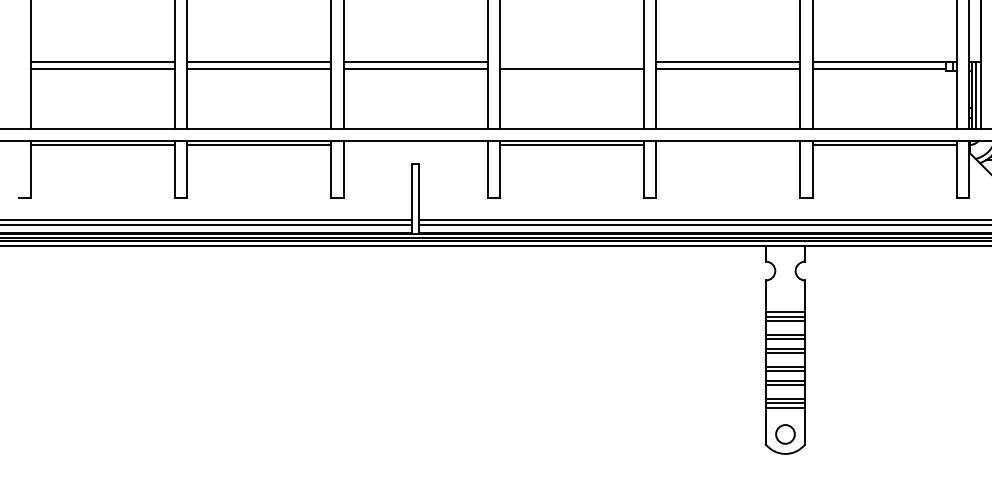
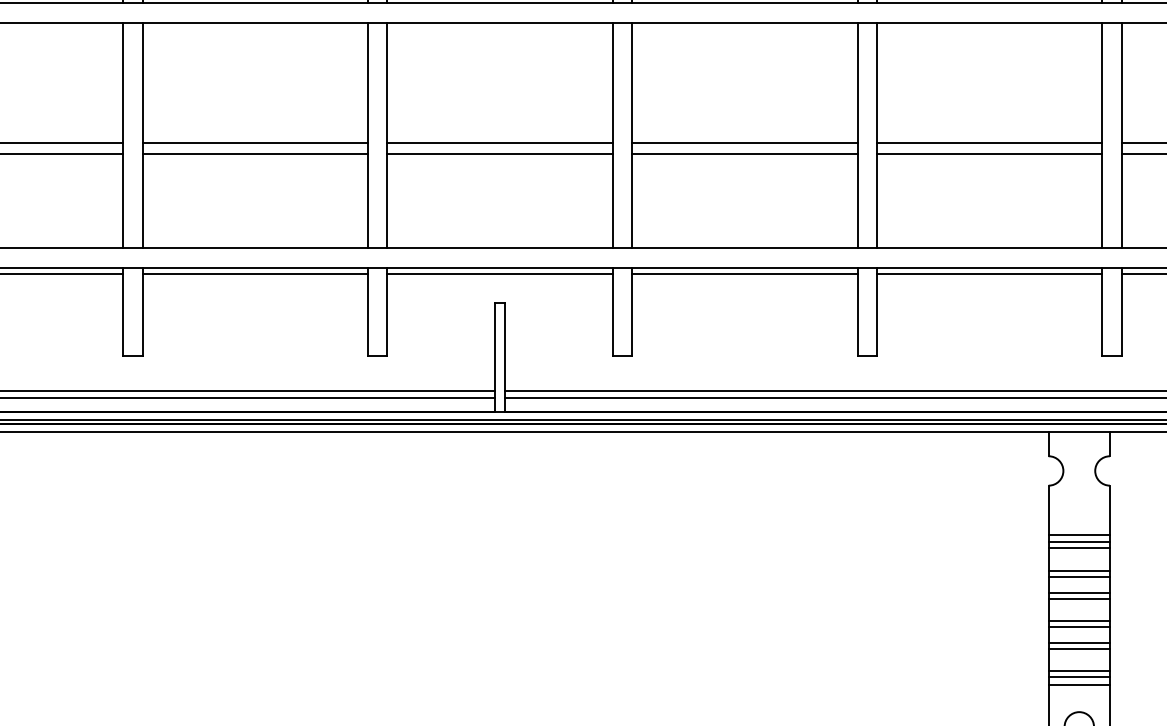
line: (571, 61) -> (744, 142), added
line: (415, 145) -> (499, 274), added
line: (728, 145) -> (990, 274), added

